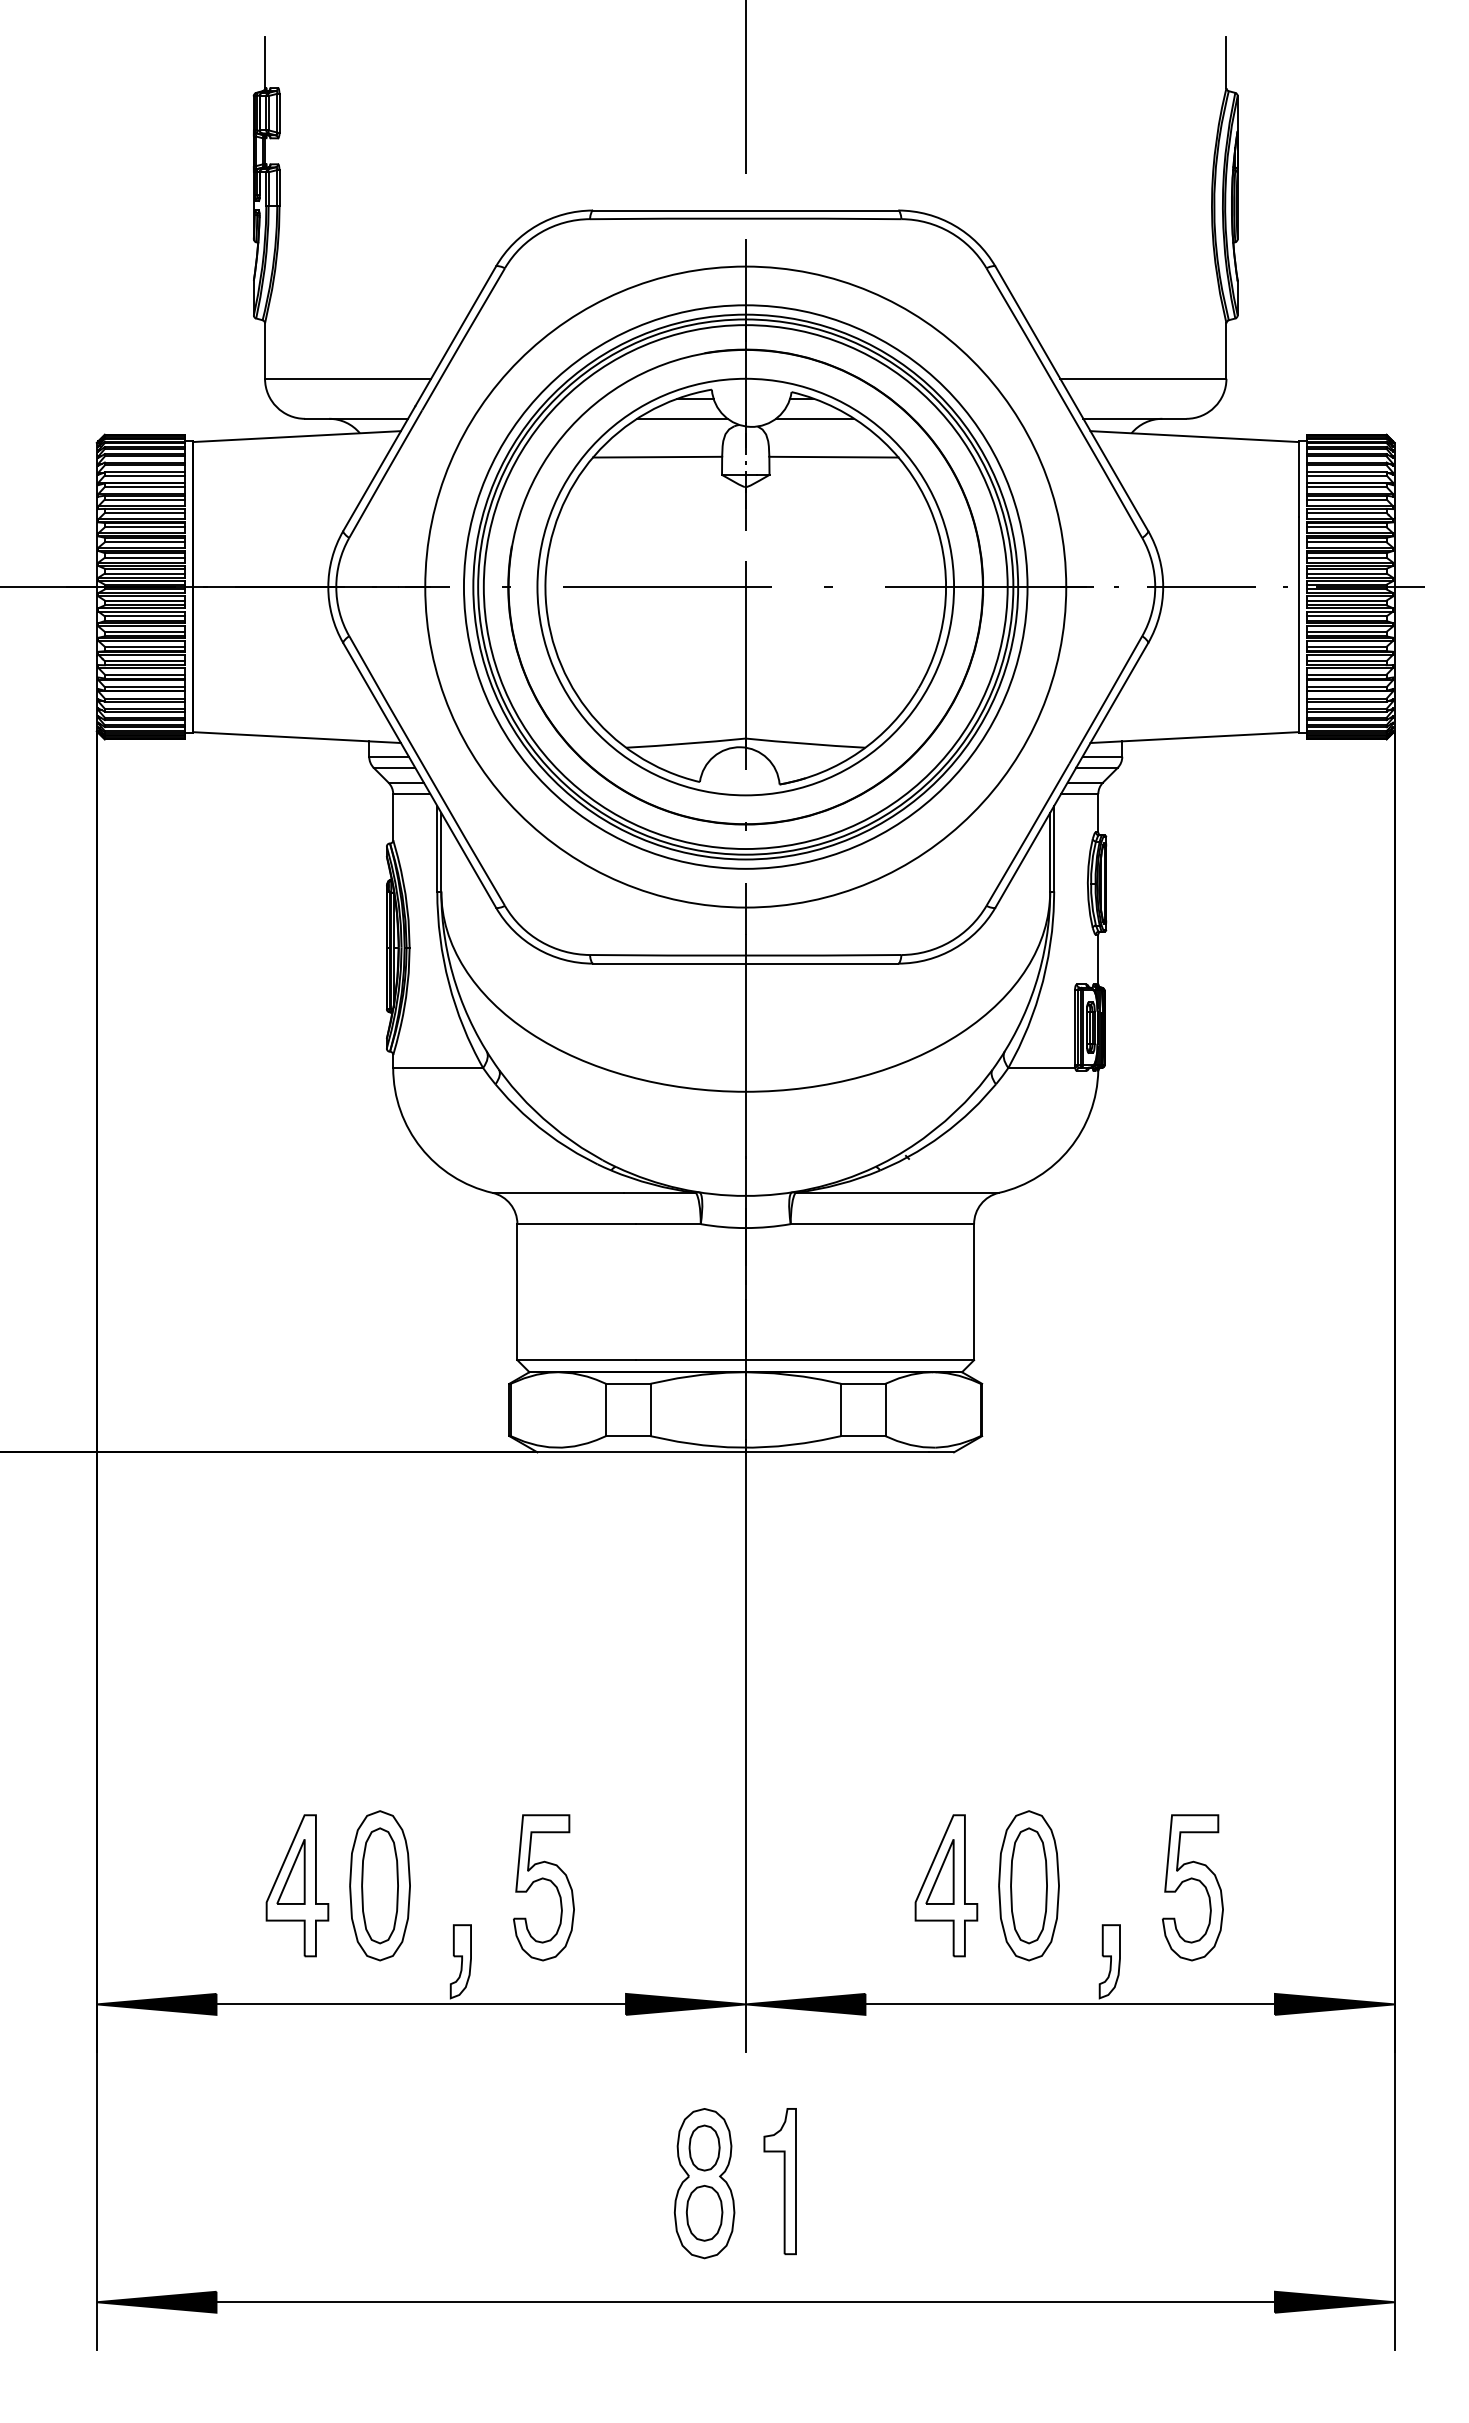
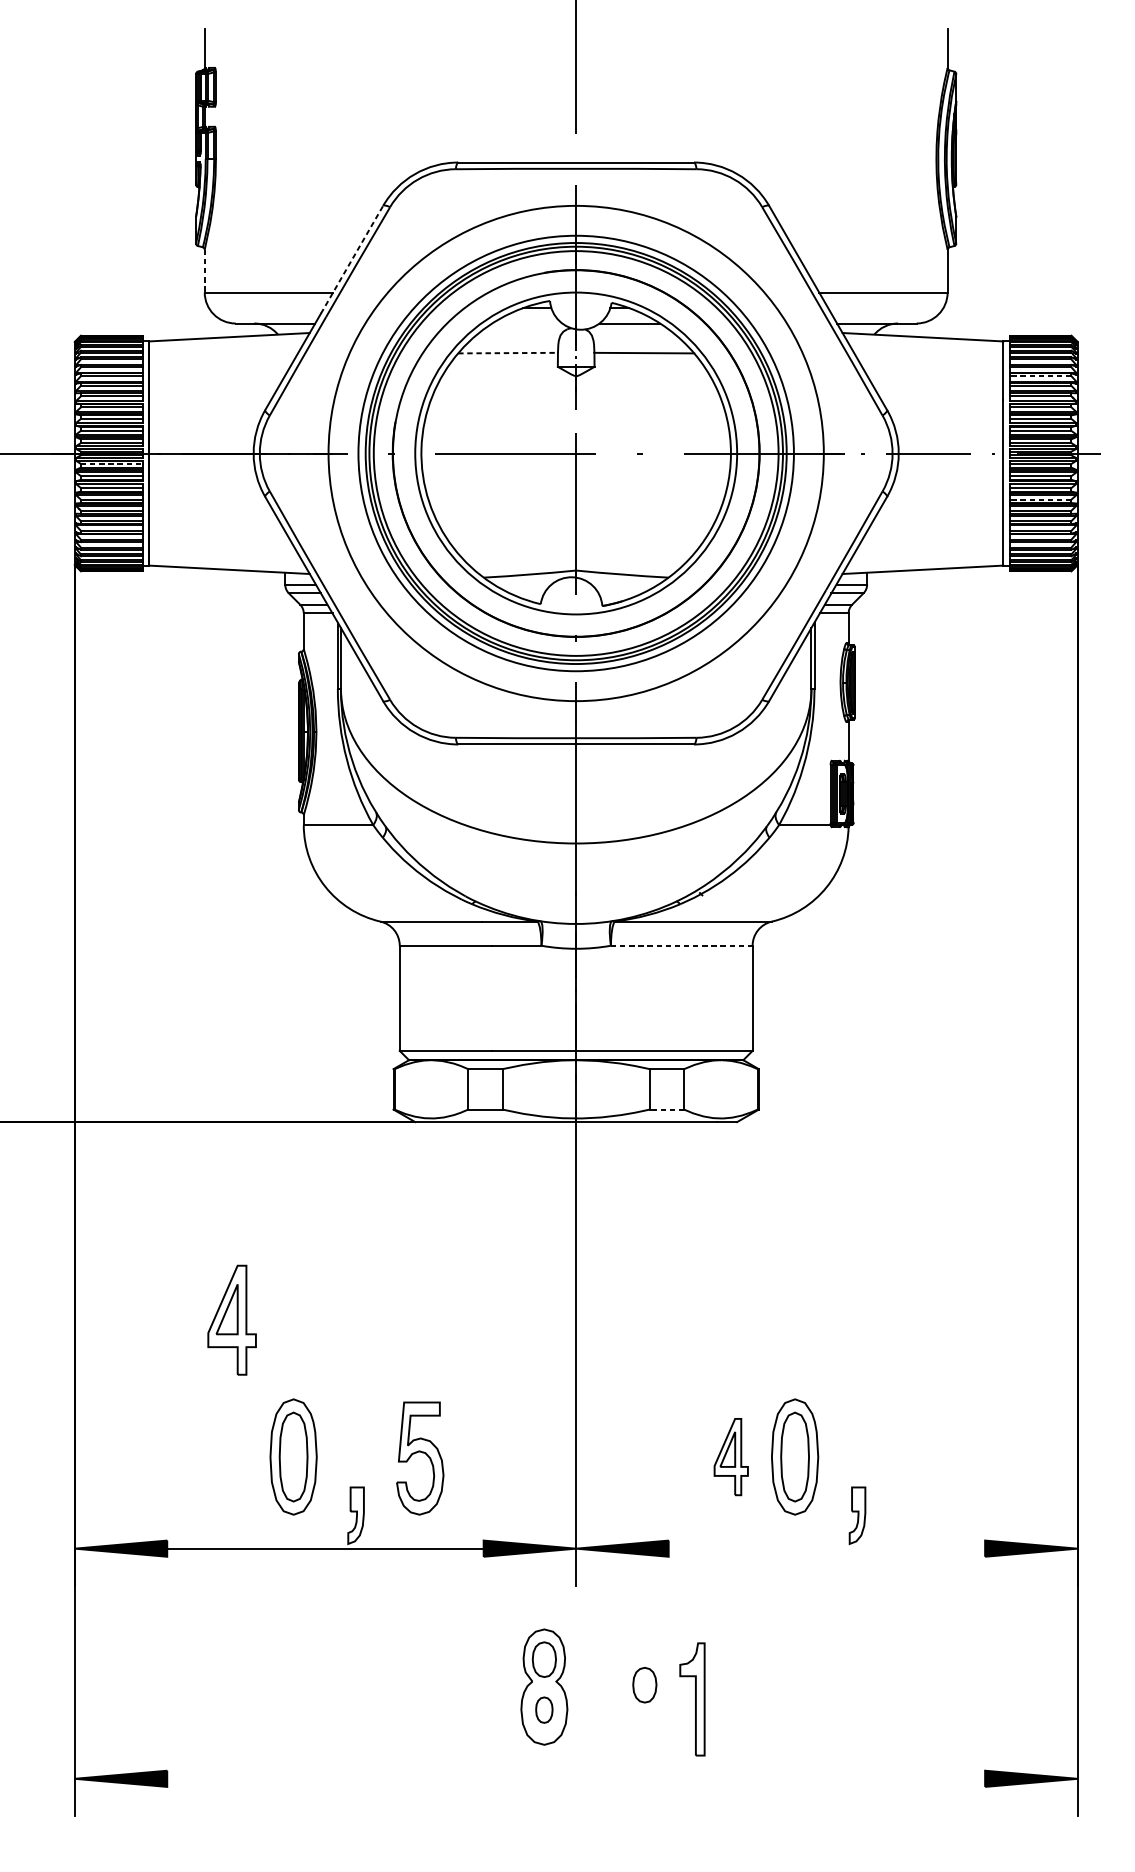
line: (455, 336) -> (351, 259), solid -> dashed
line: (265, 351) -> (205, 271), solid -> dashed
line: (682, 418) -> (527, 323), removed
line: (657, 457) -> (508, 353), solid -> dashed
line: (1346, 487) -> (1040, 376), solid -> dashed
line: (145, 600) -> (112, 463), solid -> dashed
line: (1346, 646) -> (1040, 499), solid -> dashed
line: (882, 1224) -> (681, 946), solid -> dashed
line: (862, 1436) -> (666, 1109), solid -> dashed
part: (1194, 1880) -> (922, 1452), removed
part: (297, 1885) -> (232, 1320), moved
part: (946, 1885) -> (731, 1456), size x0.7
line: (1069, 2004) -> (826, 1548), removed
part: (834, 2180) -> (644, 1684), added
part: (779, 2181) -> (691, 1699), moved
part: (704, 2213) -> (544, 1710), size x0.6
line: (745, 2302) -> (575, 1779), removed

